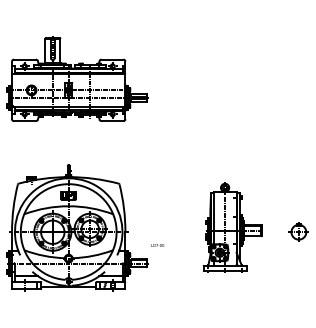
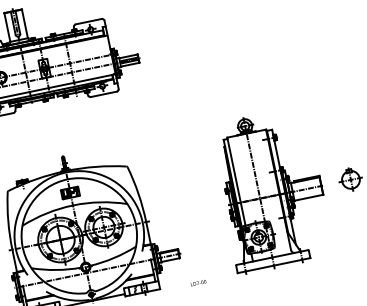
part: (232, 227) -> (271, 190), size x1.43
text: (157, 245) -> (198, 283), moved

